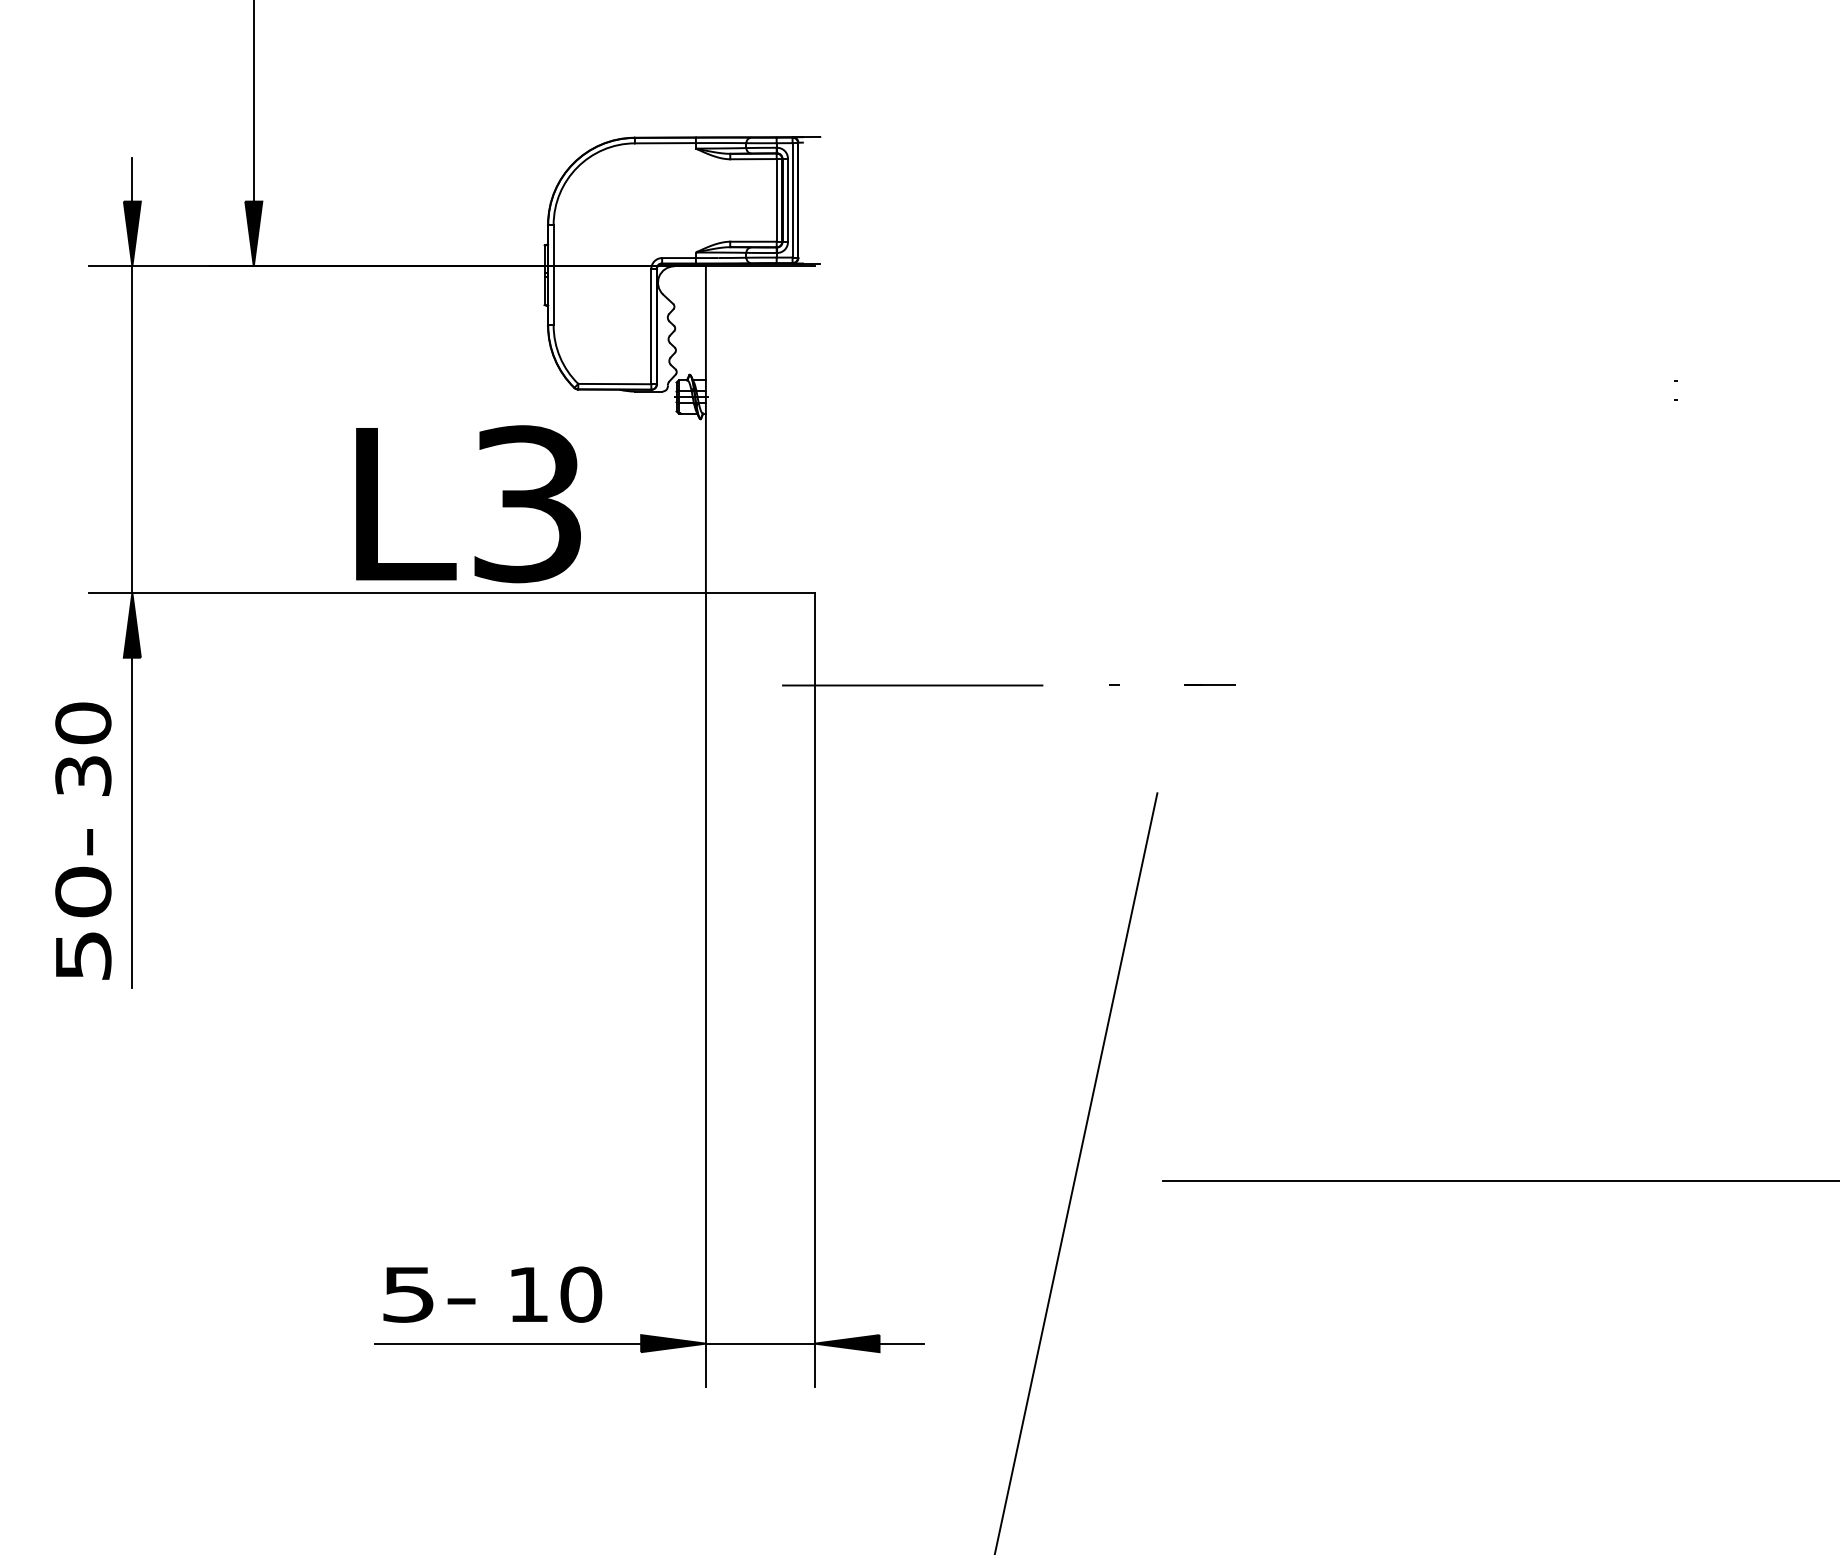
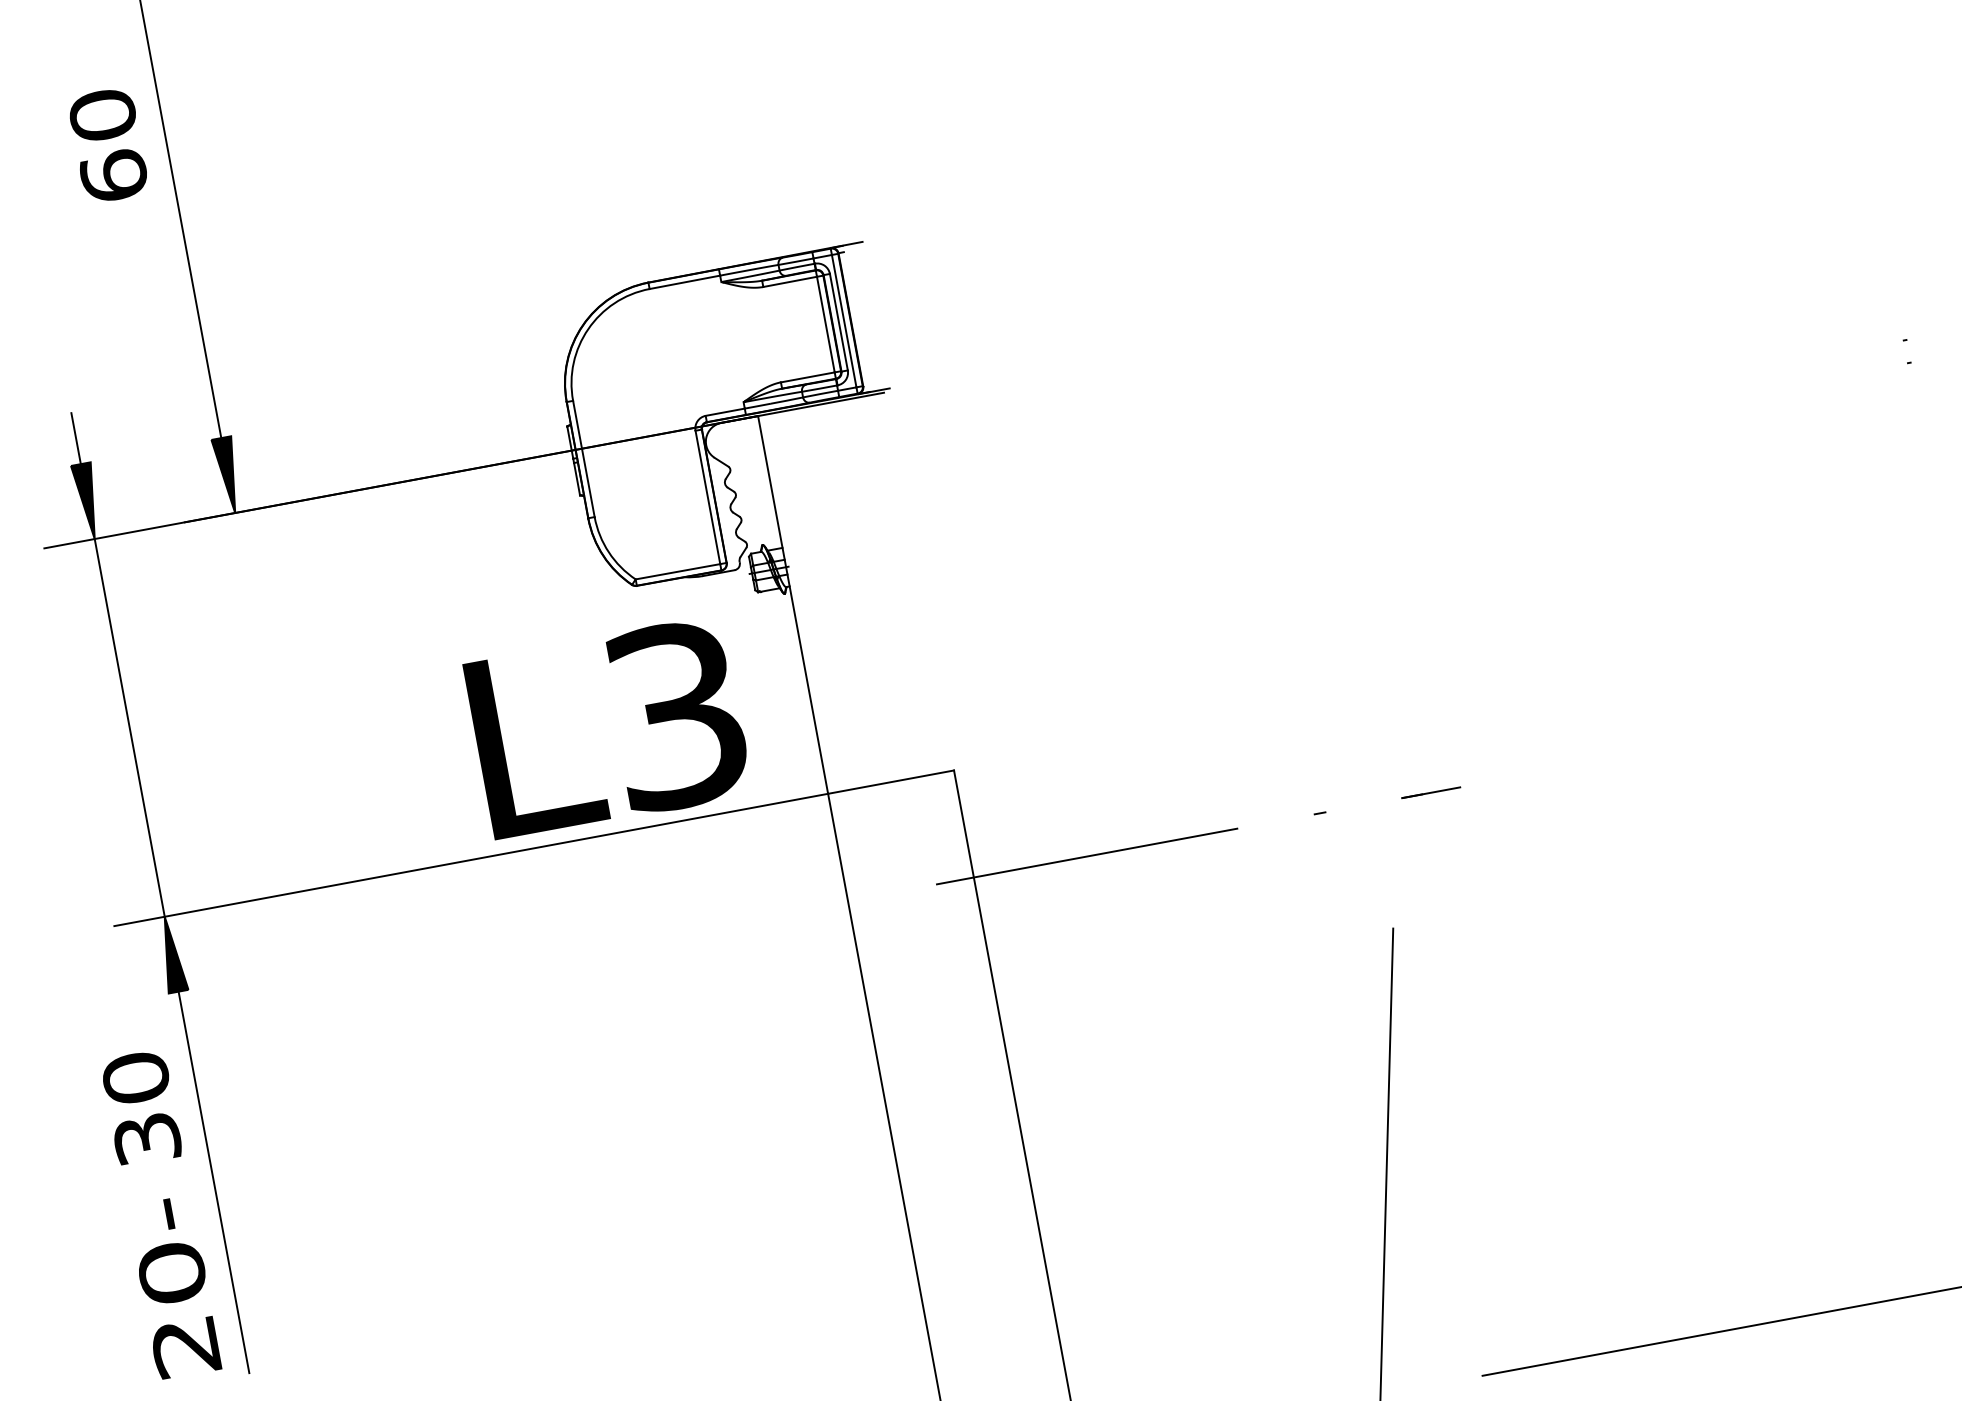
text: (468, 504) -> (608, 728), moved
text: (83, 956) -> (186, 1347), 50- -> 20-

